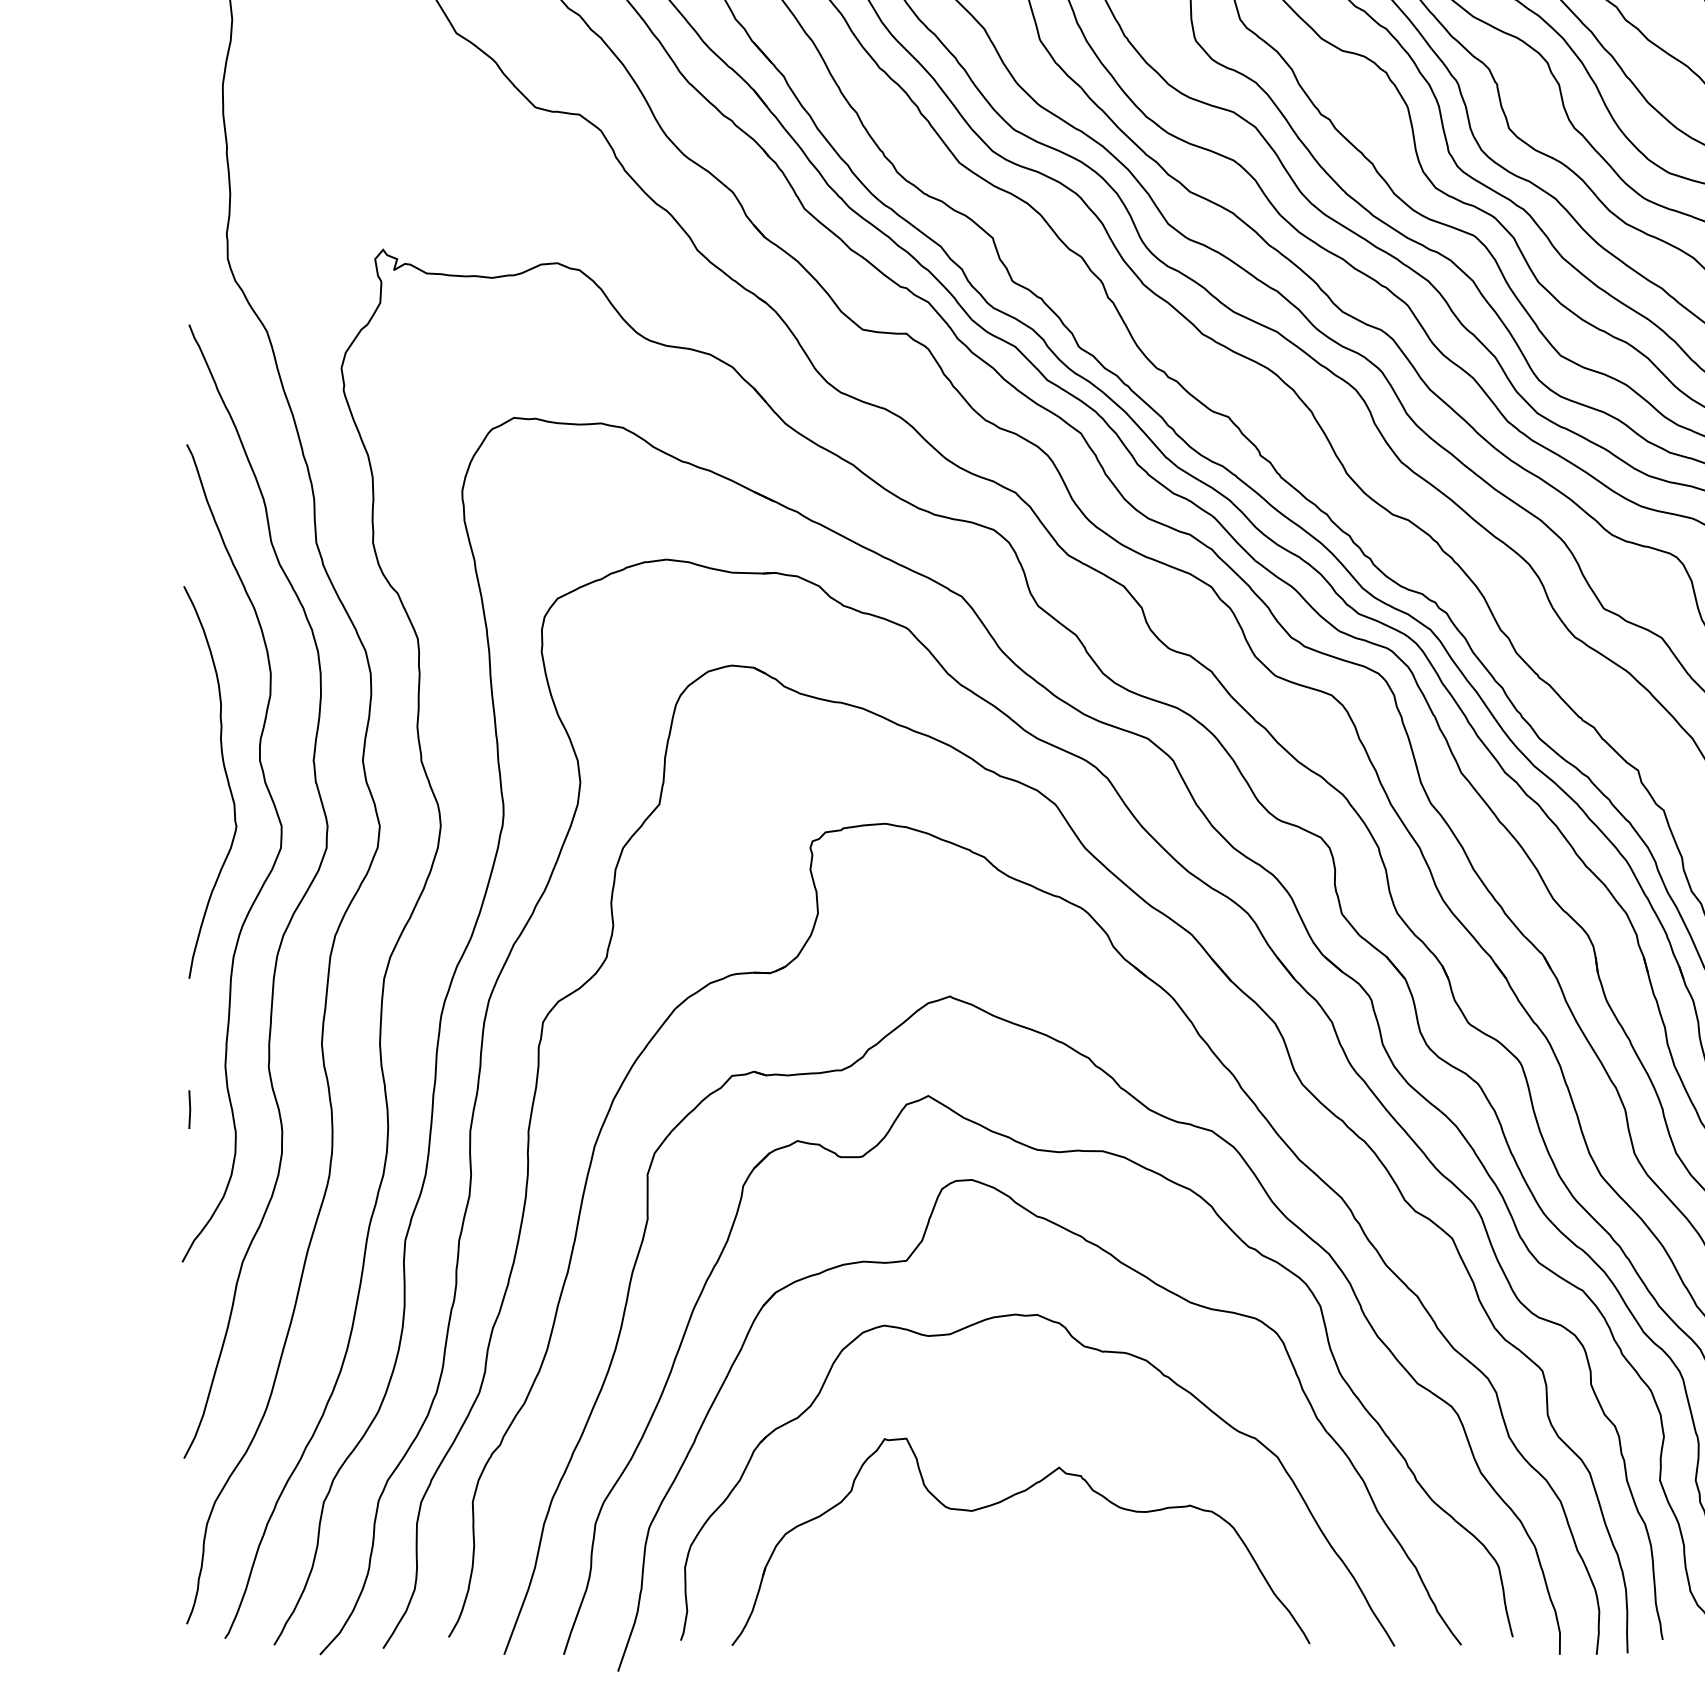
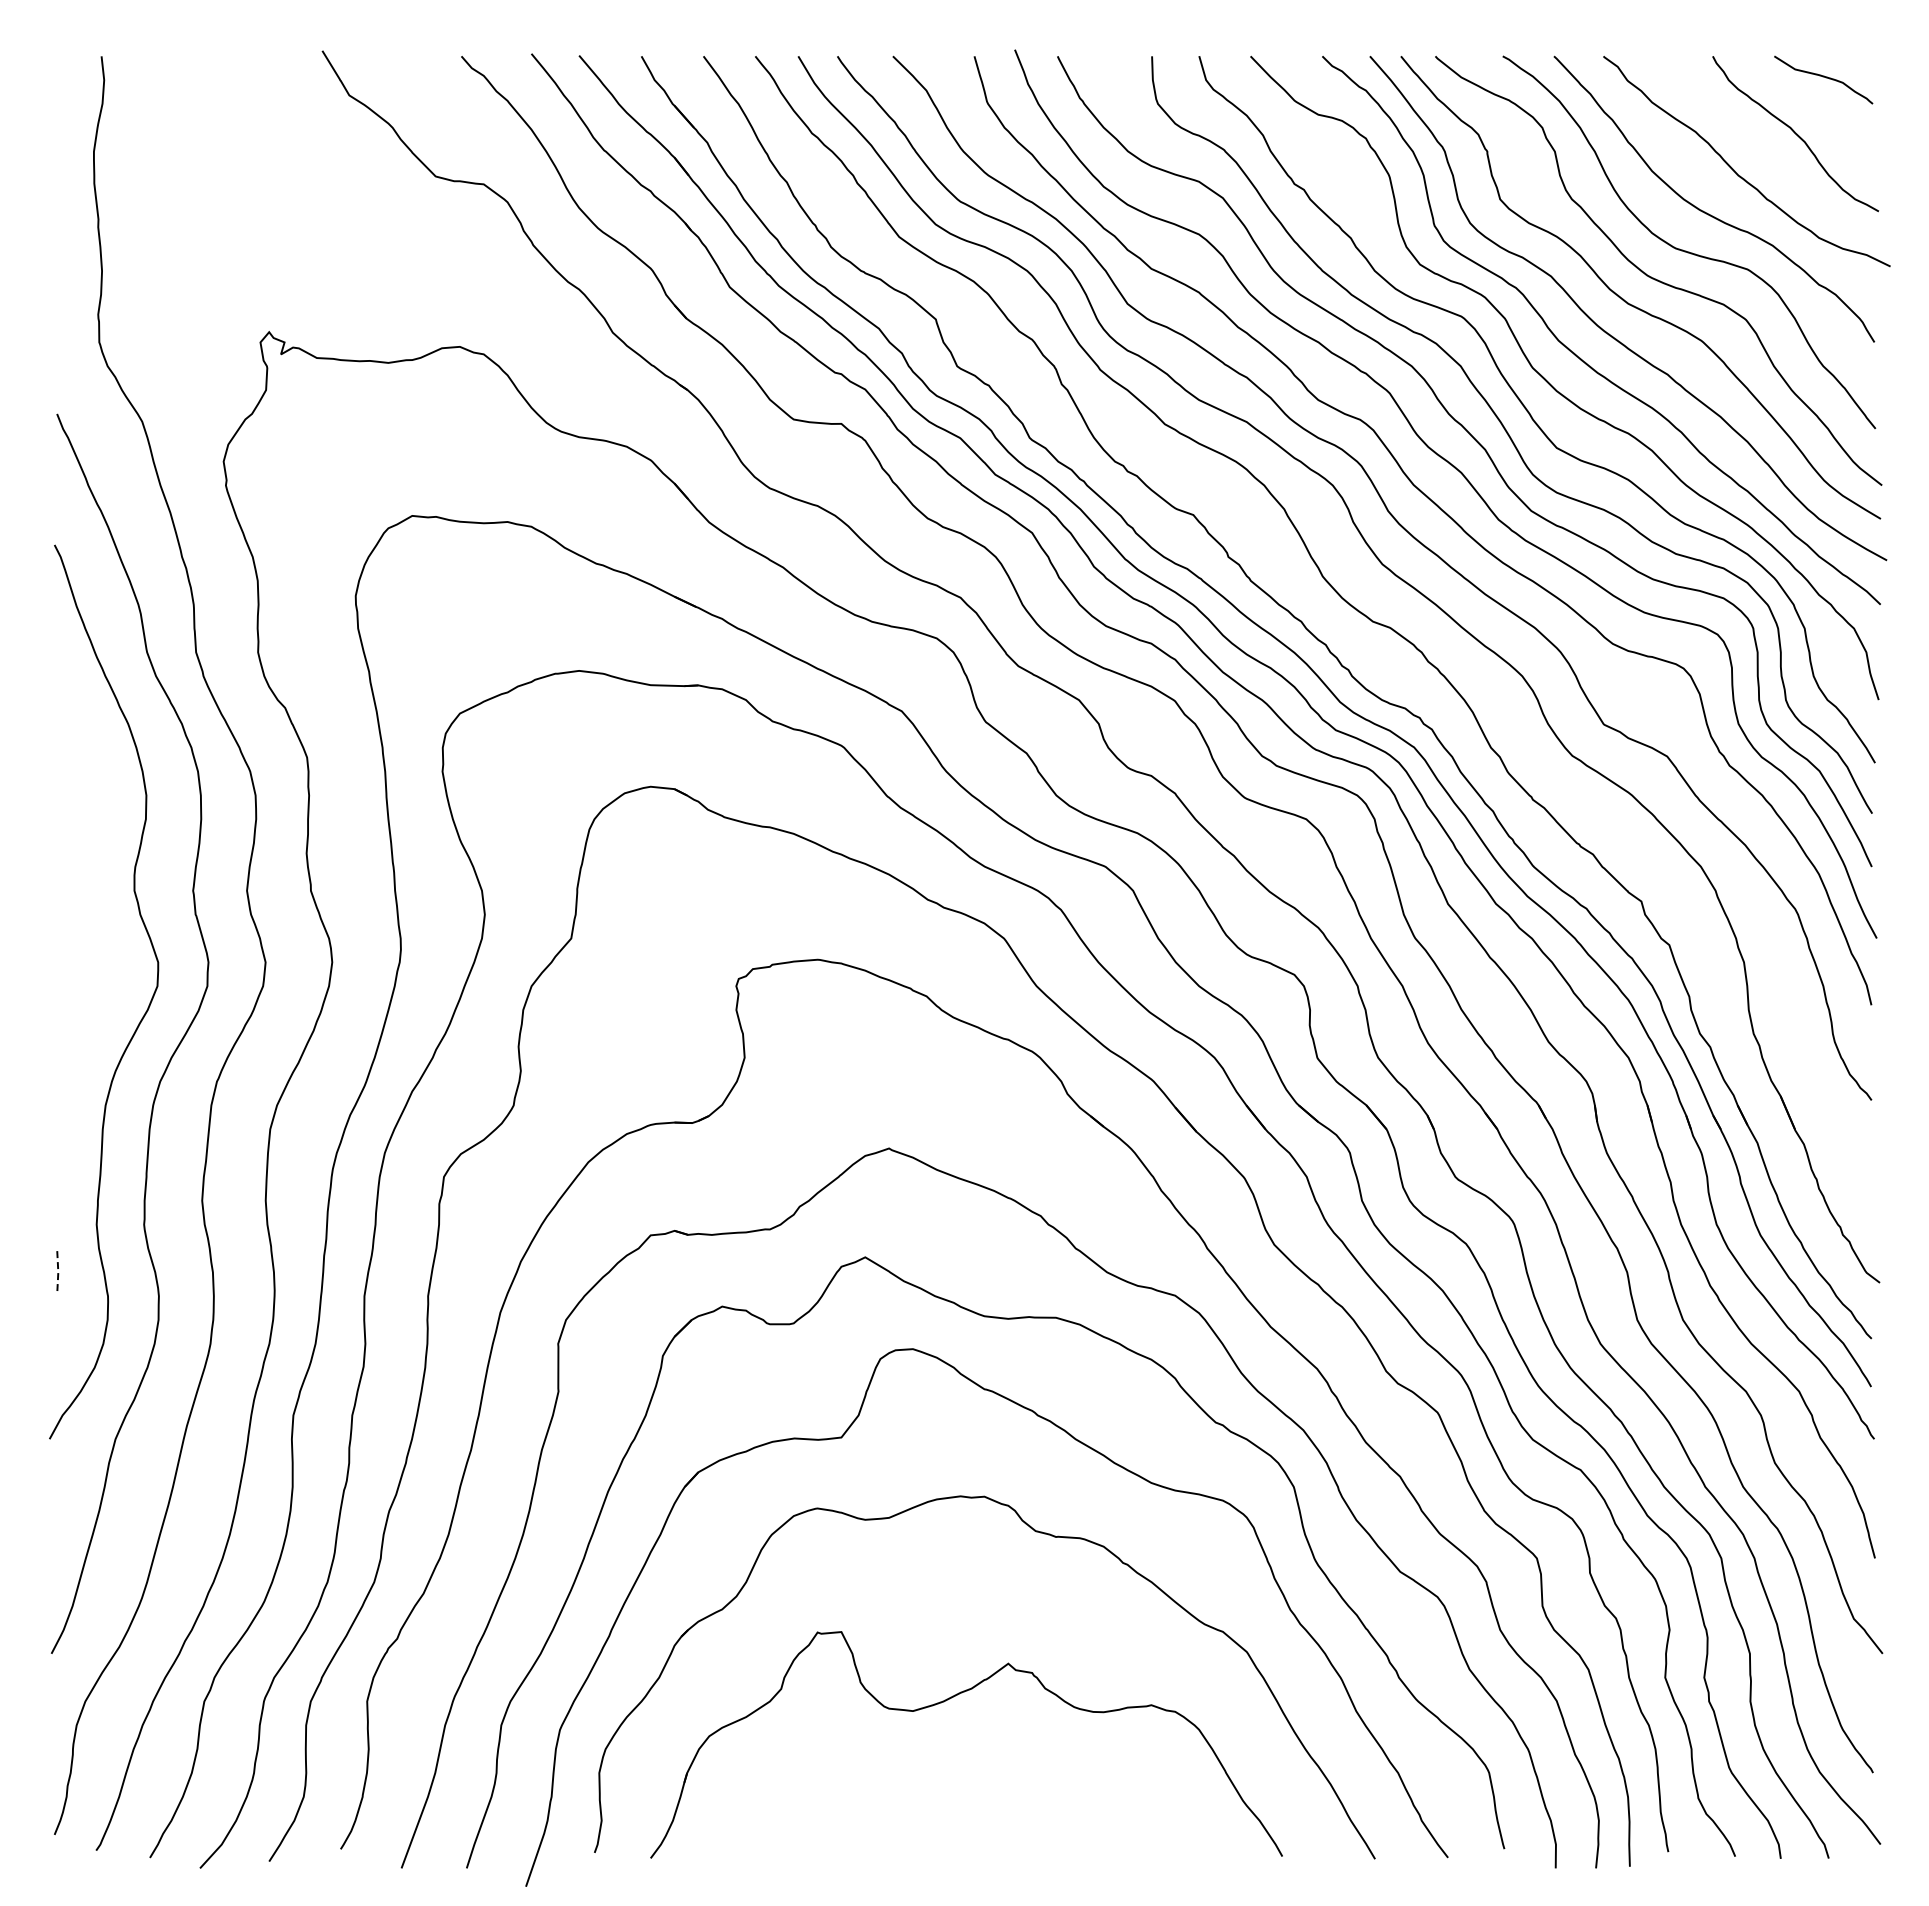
curve: (226, 777) -> (97, 909), removed
line: (190, 1109) -> (58, 1272), solid -> dashed

